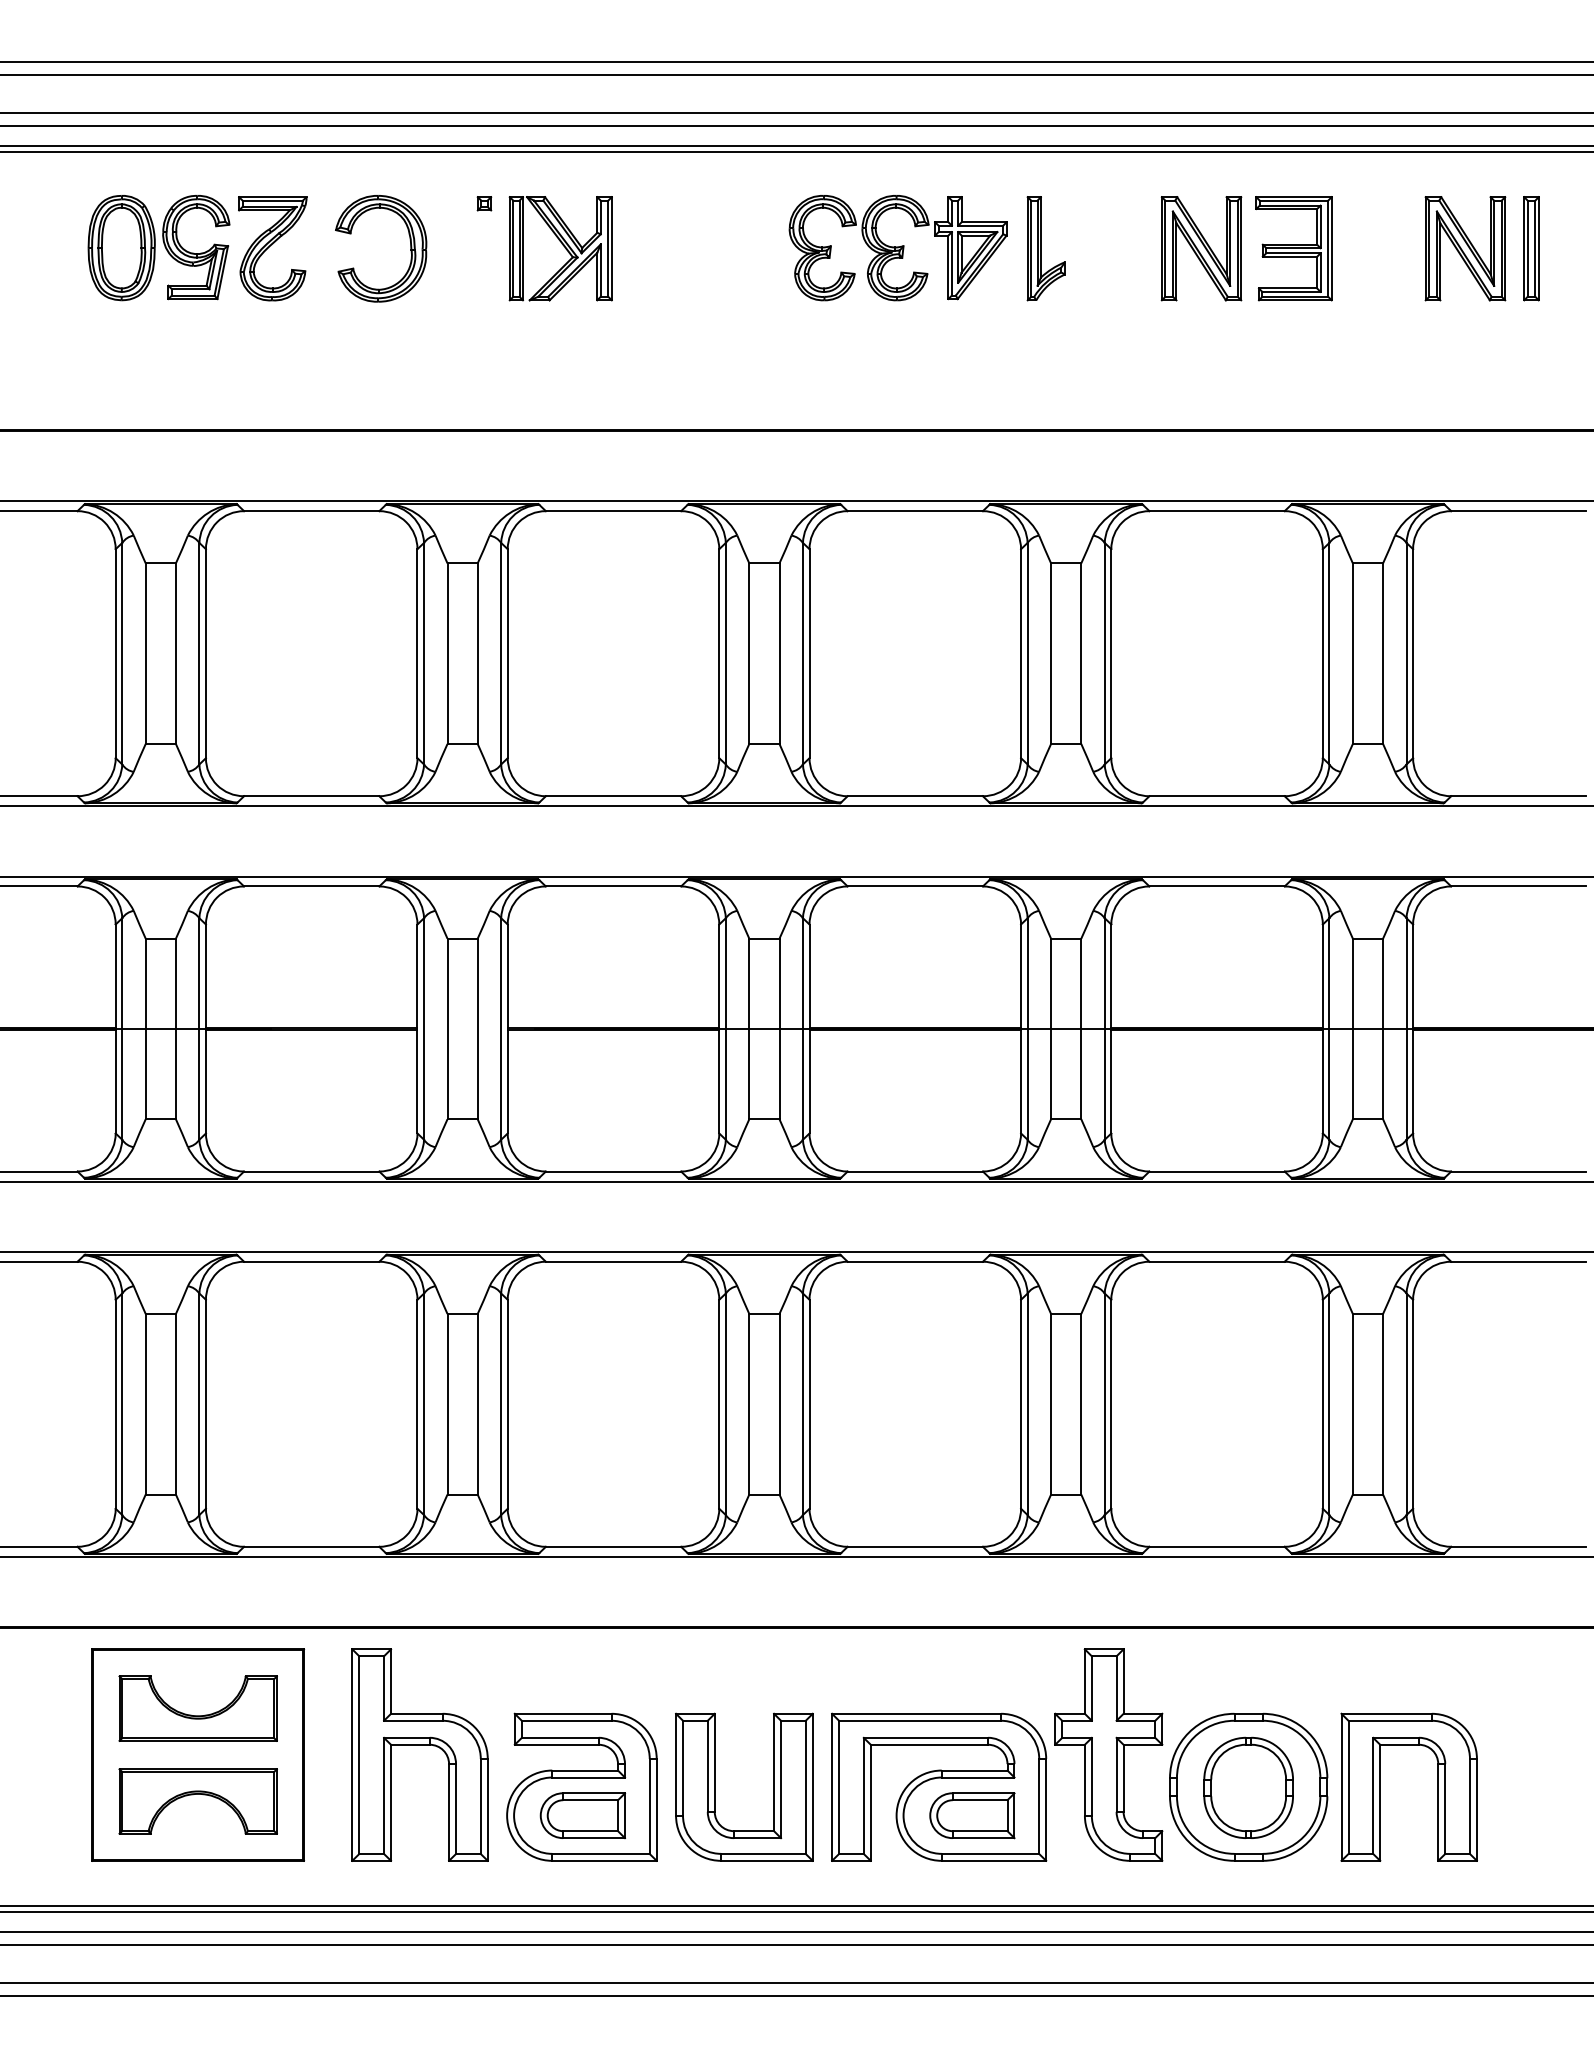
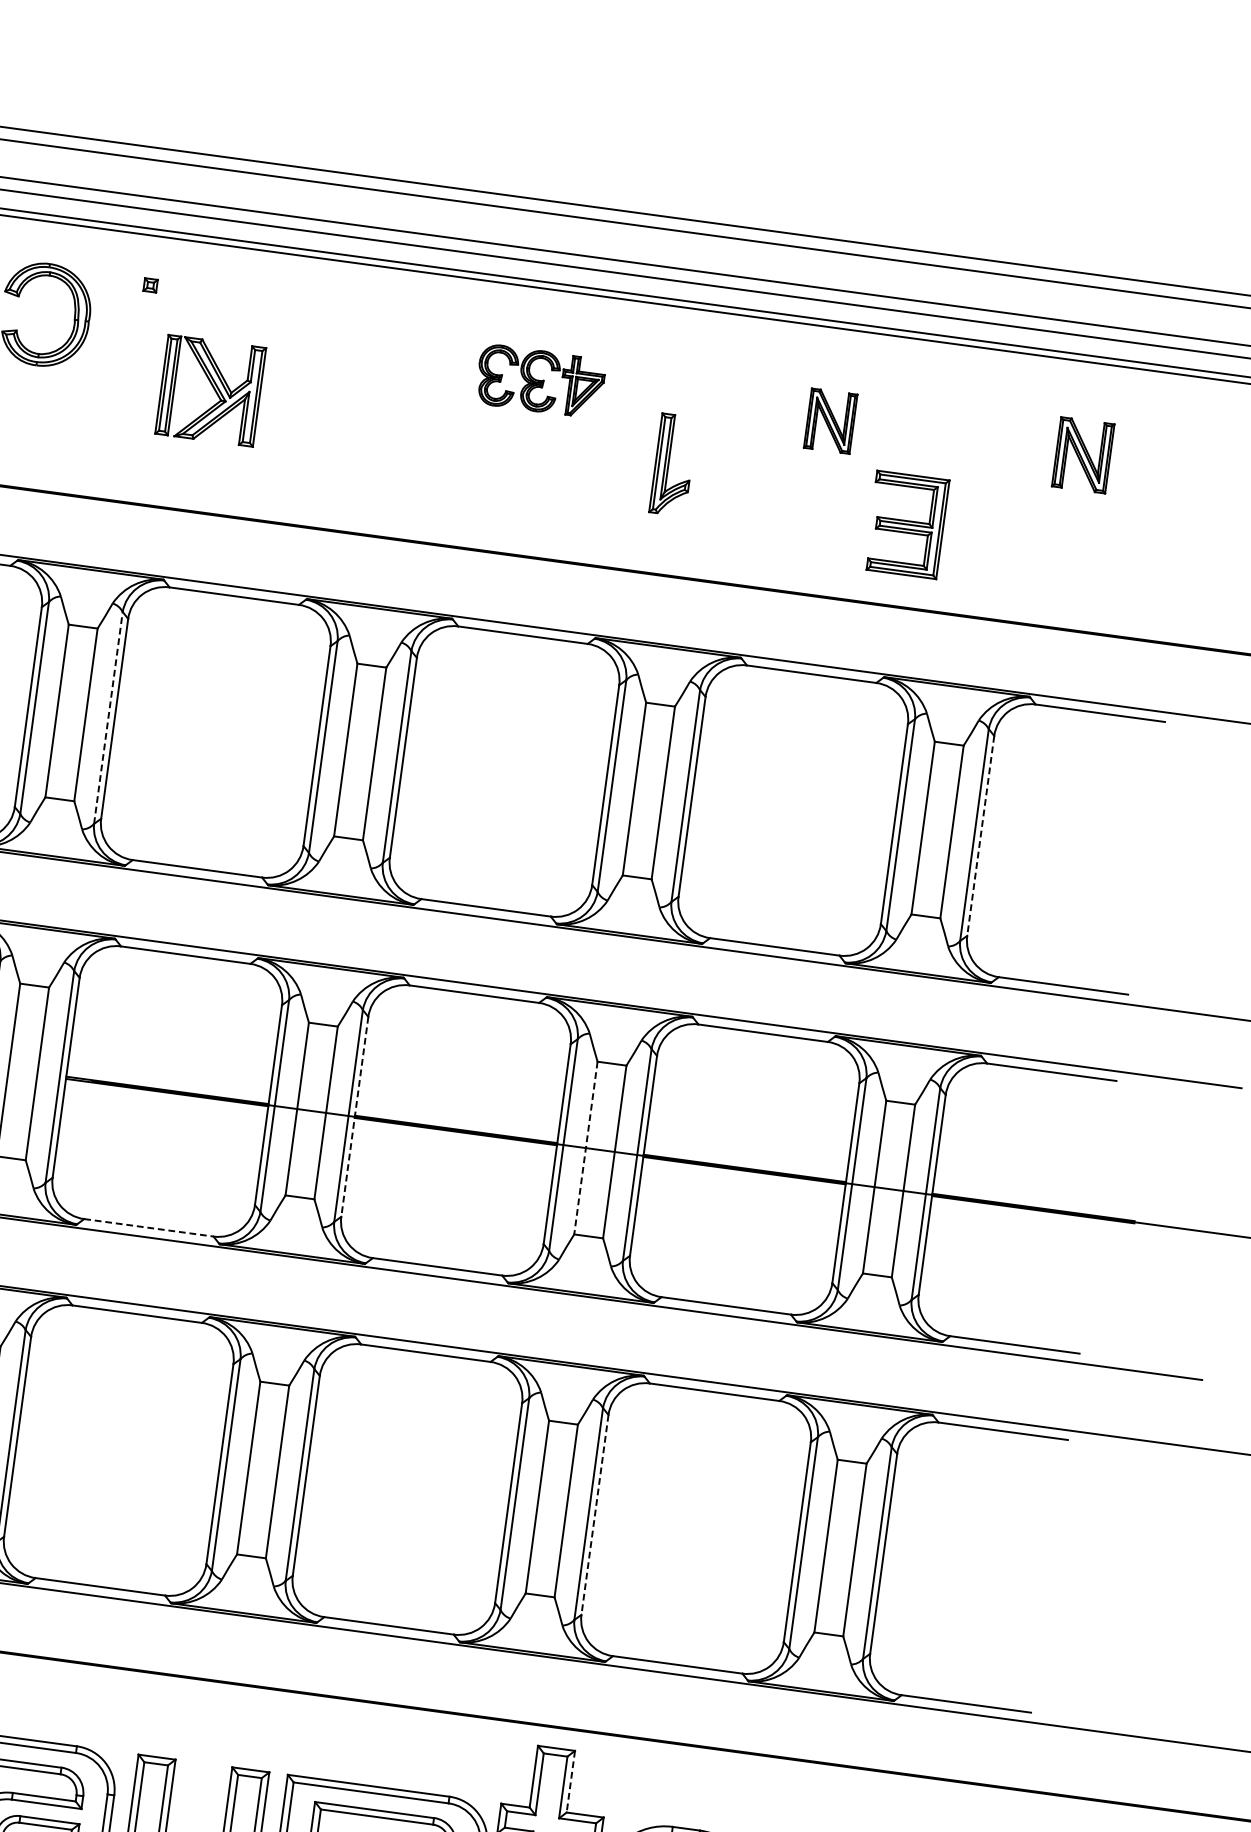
part: (560, 248) -> (210, 390), moved
part: (897, 248) -> (539, 381), size x0.6
part: (1045, 248) -> (672, 464), moved
part: (1201, 248) -> (830, 420), size x0.6
part: (1293, 248) -> (906, 524), moved
part: (1465, 248) -> (1083, 455), size x0.7
part: (1531, 248) -> (1146, 463), removed
line: (501, 653) -> (108, 717), solid -> dashed
line: (1413, 654) -> (981, 836), solid -> dashed
line: (809, 1029) -> (354, 1117), solid -> dashed
line: (1051, 1029) -> (586, 1148), solid -> dashed
line: (613, 1171) -> (148, 1227), solid -> dashed
line: (1111, 1404) -> (595, 1515), solid -> dashed
line: (1123, 1682) -> (570, 1782), solid -> dashed

